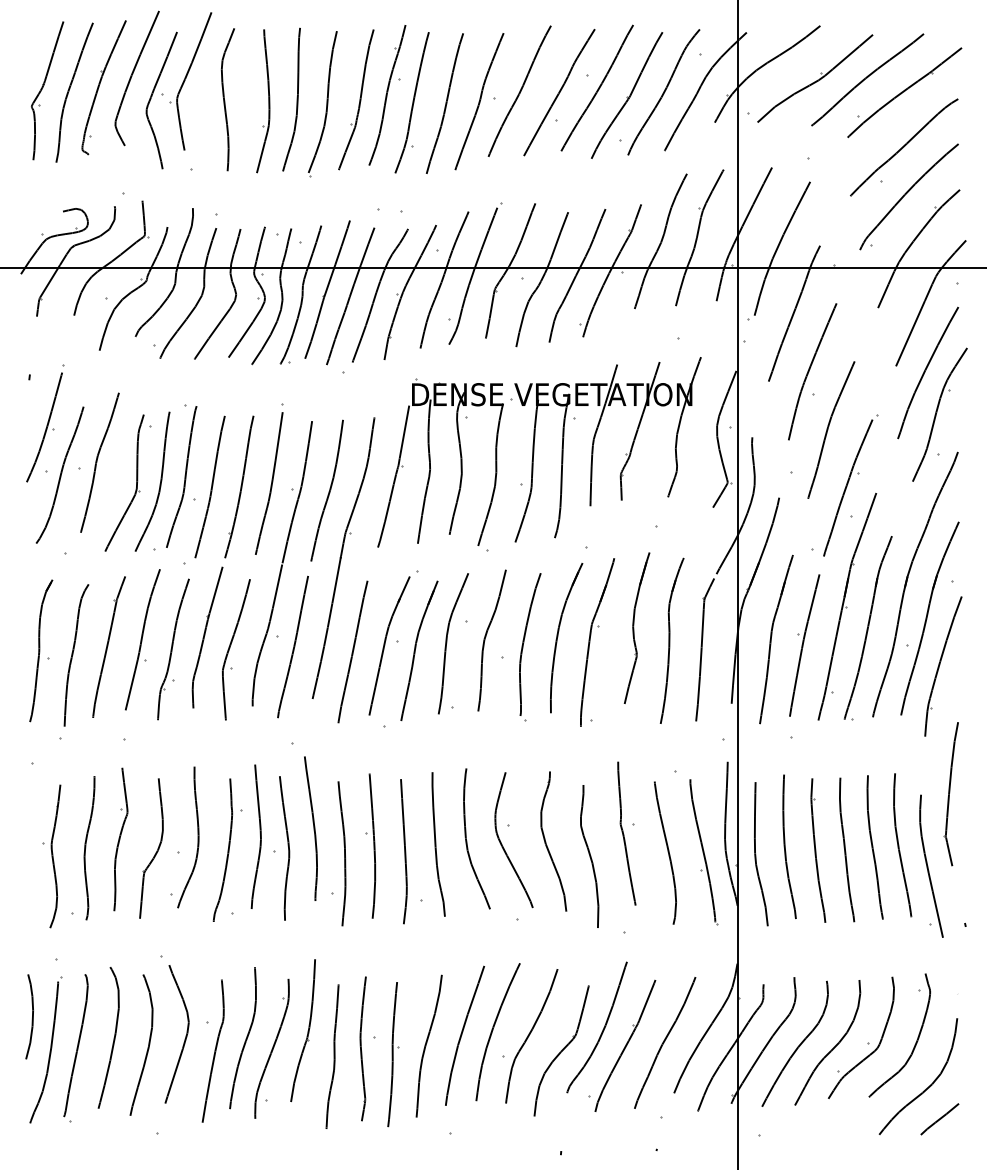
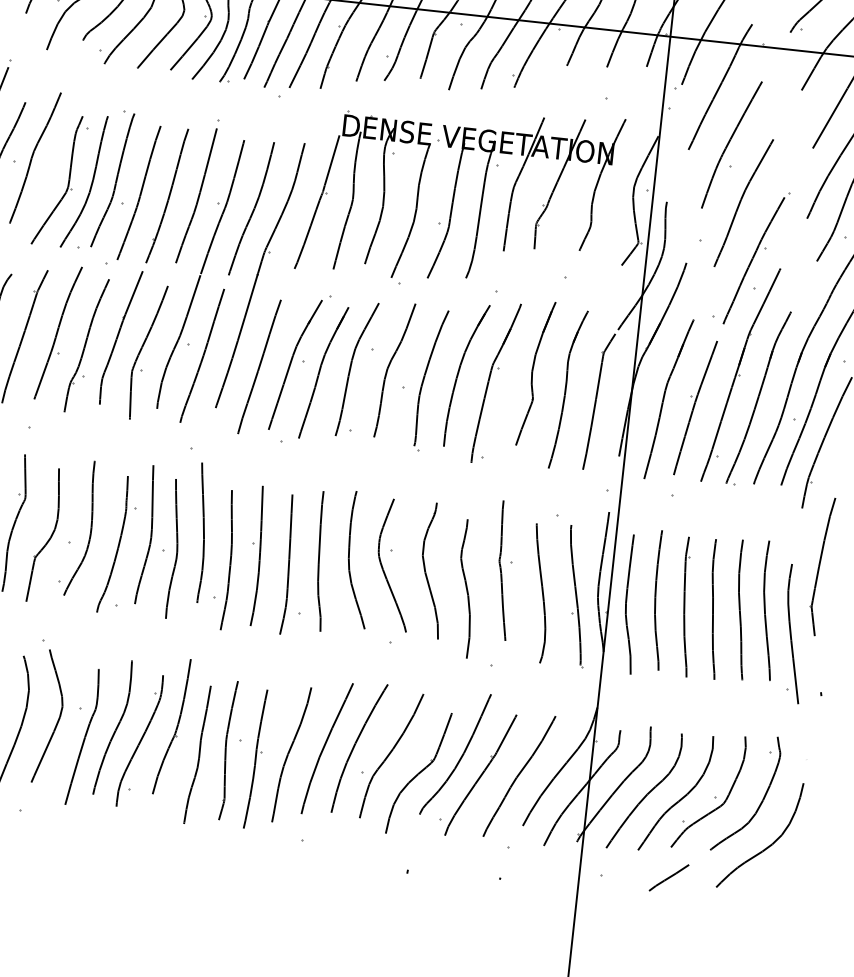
line: (939, 1119) -> (668, 878), moved

